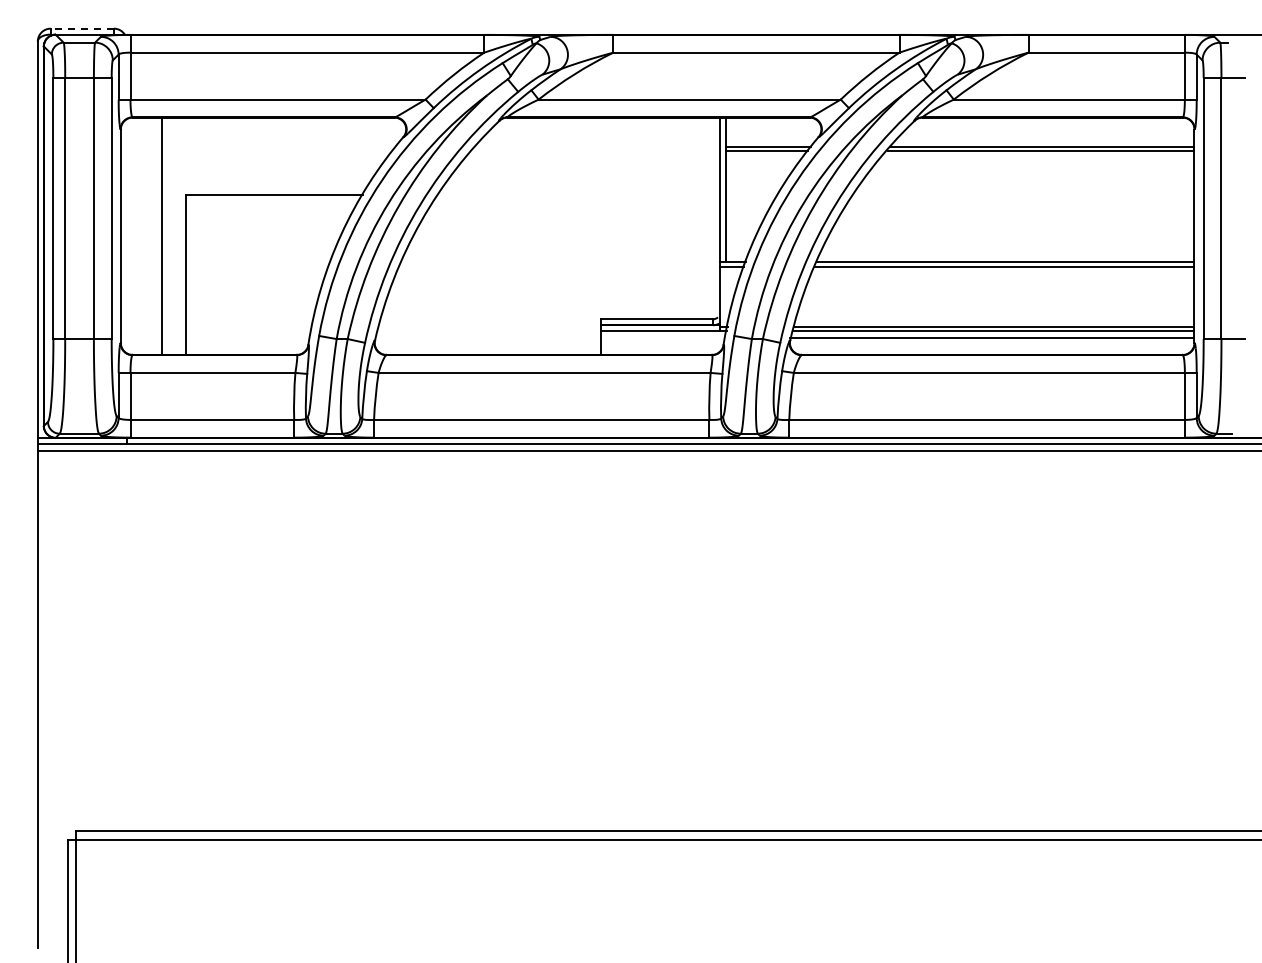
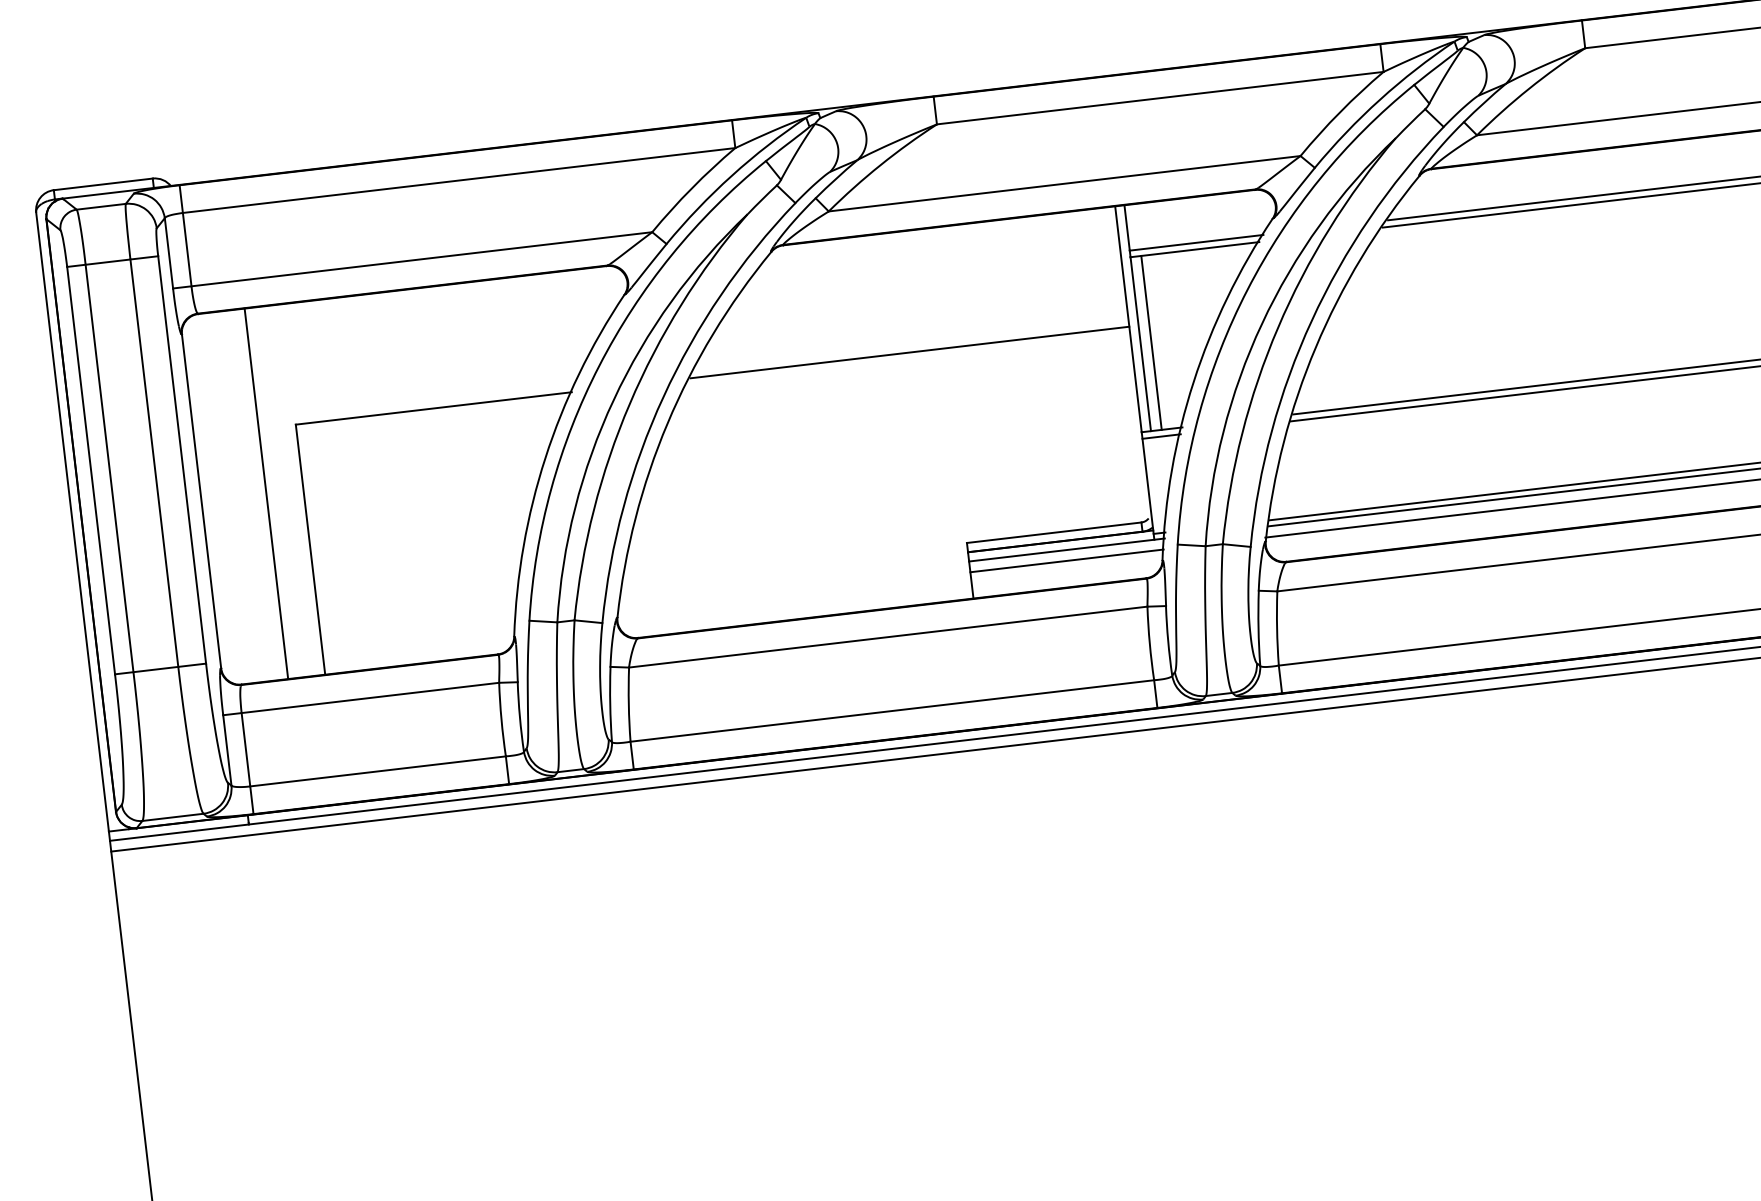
line: (82, 28) -> (103, 184), dashed -> solid
line: (579, 194) -> (909, 352), added
line: (732, 206) -> (1151, 342), added
line: (663, 338) -> (1067, 561), added

